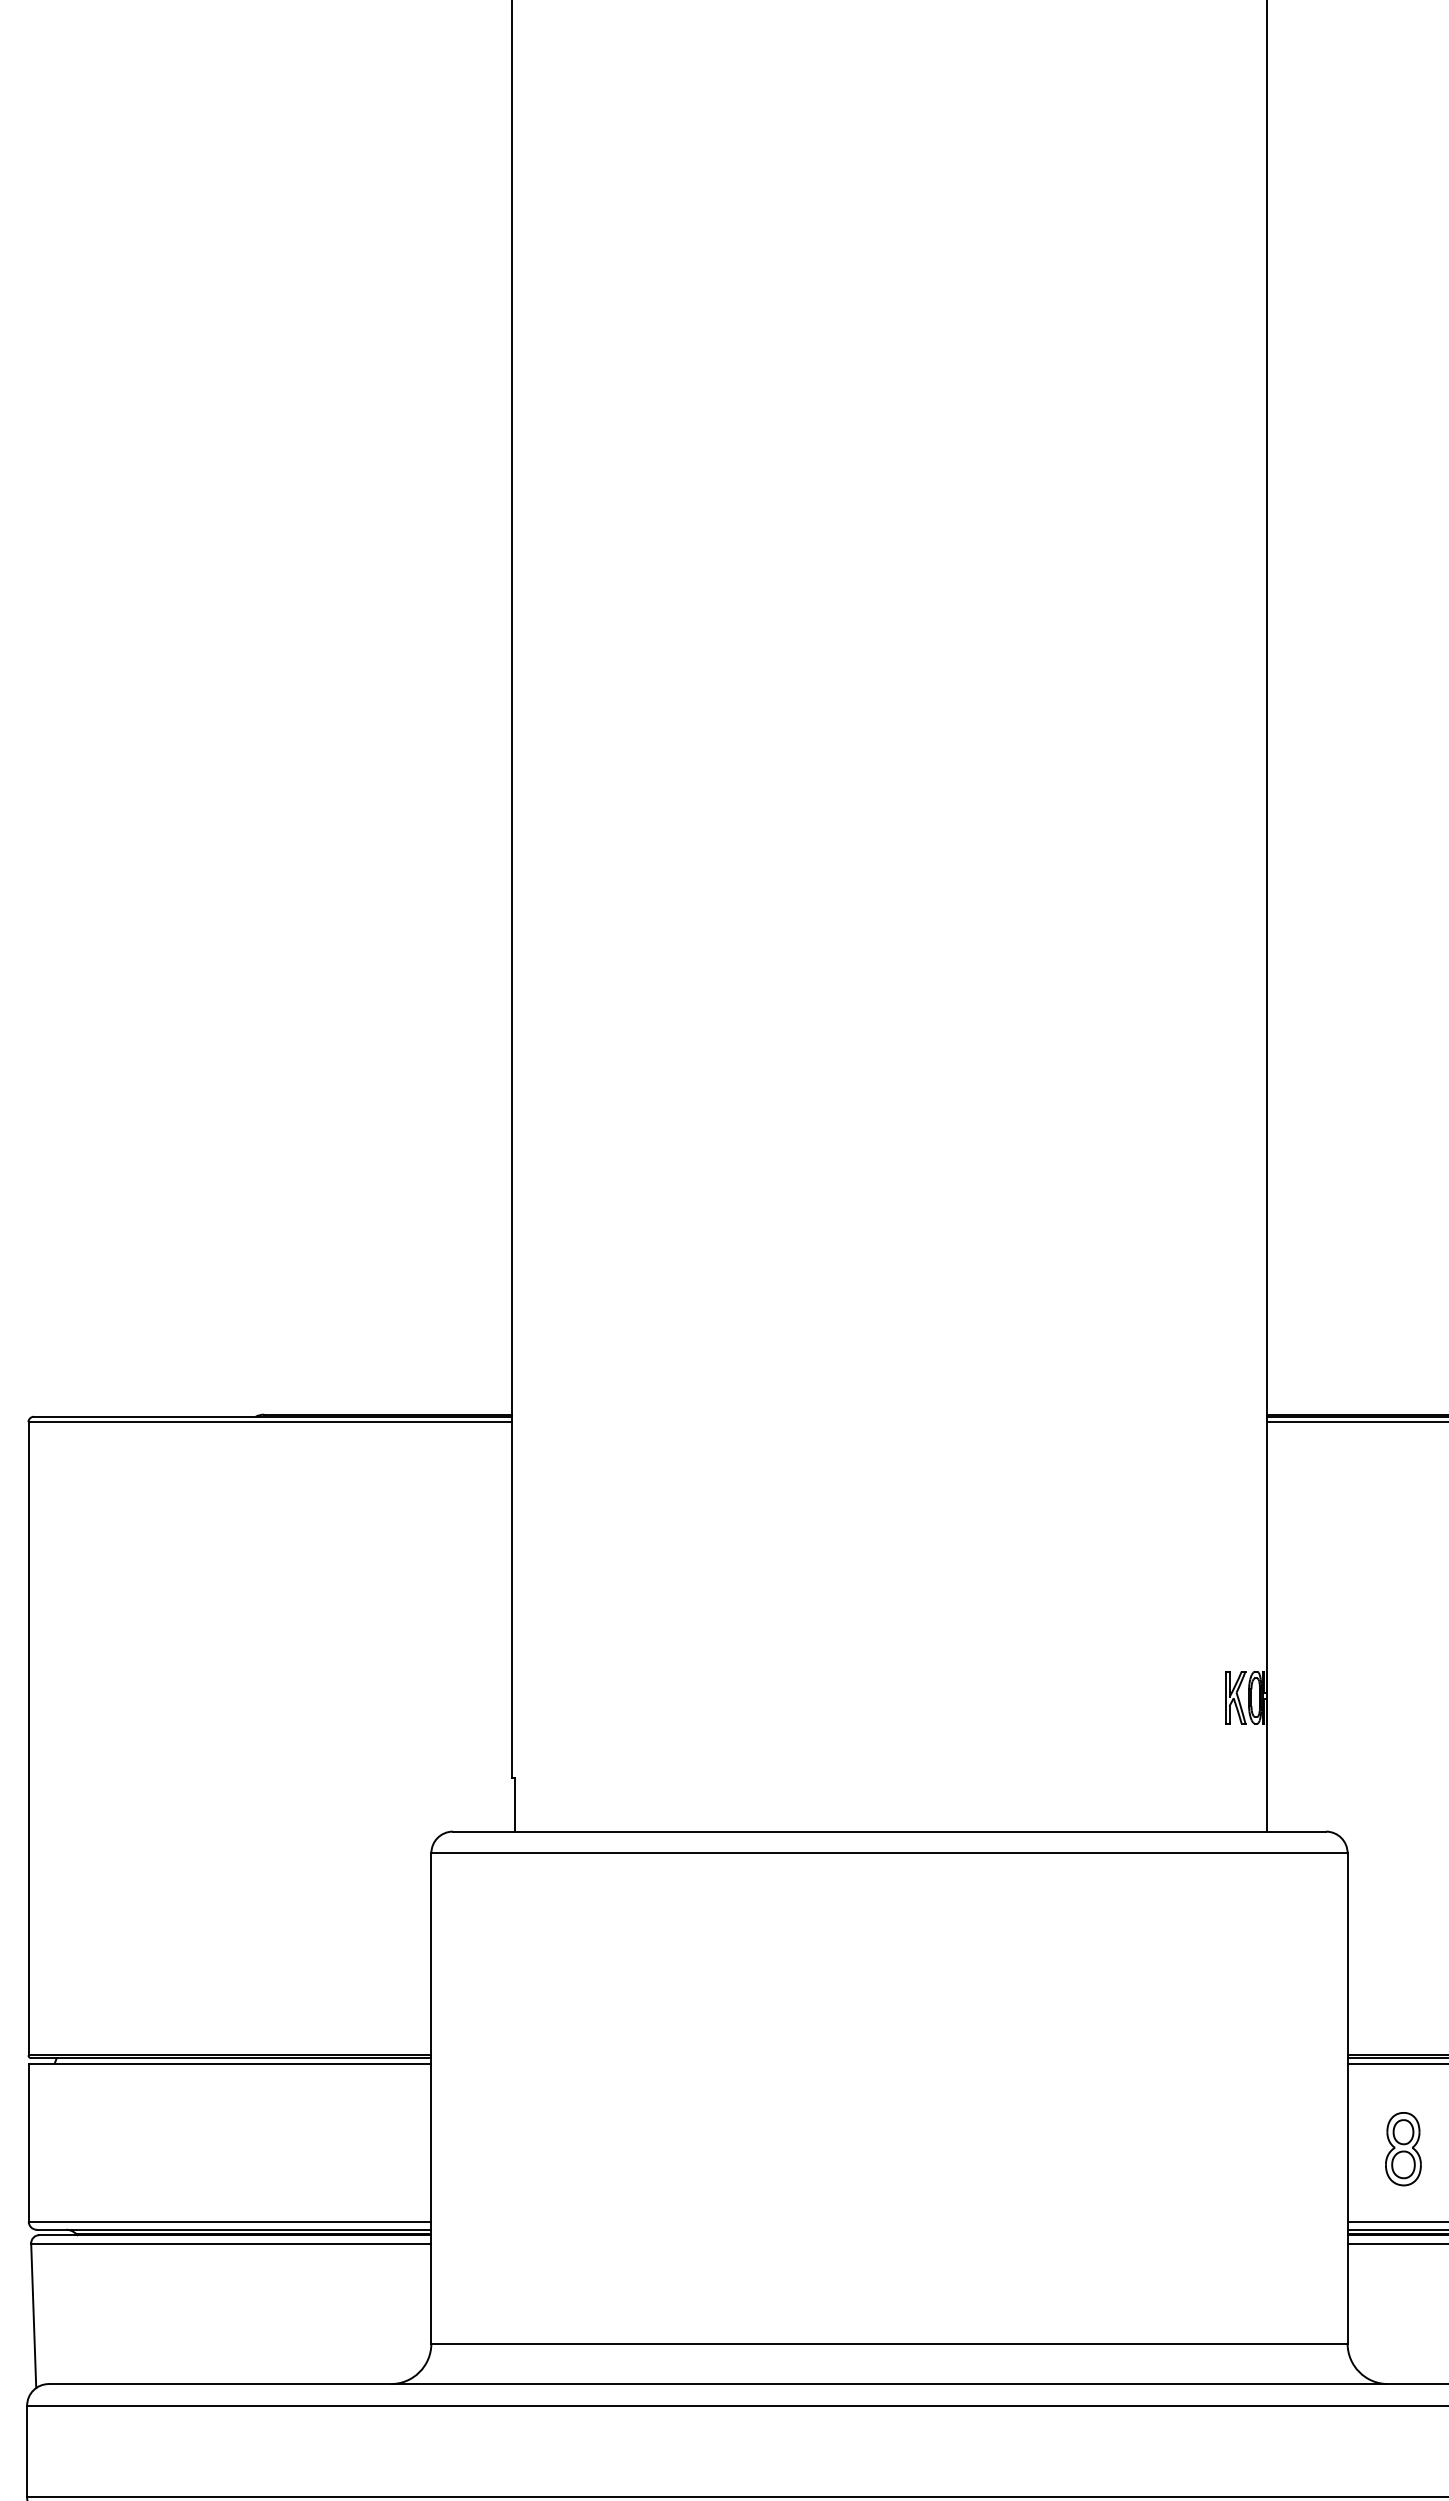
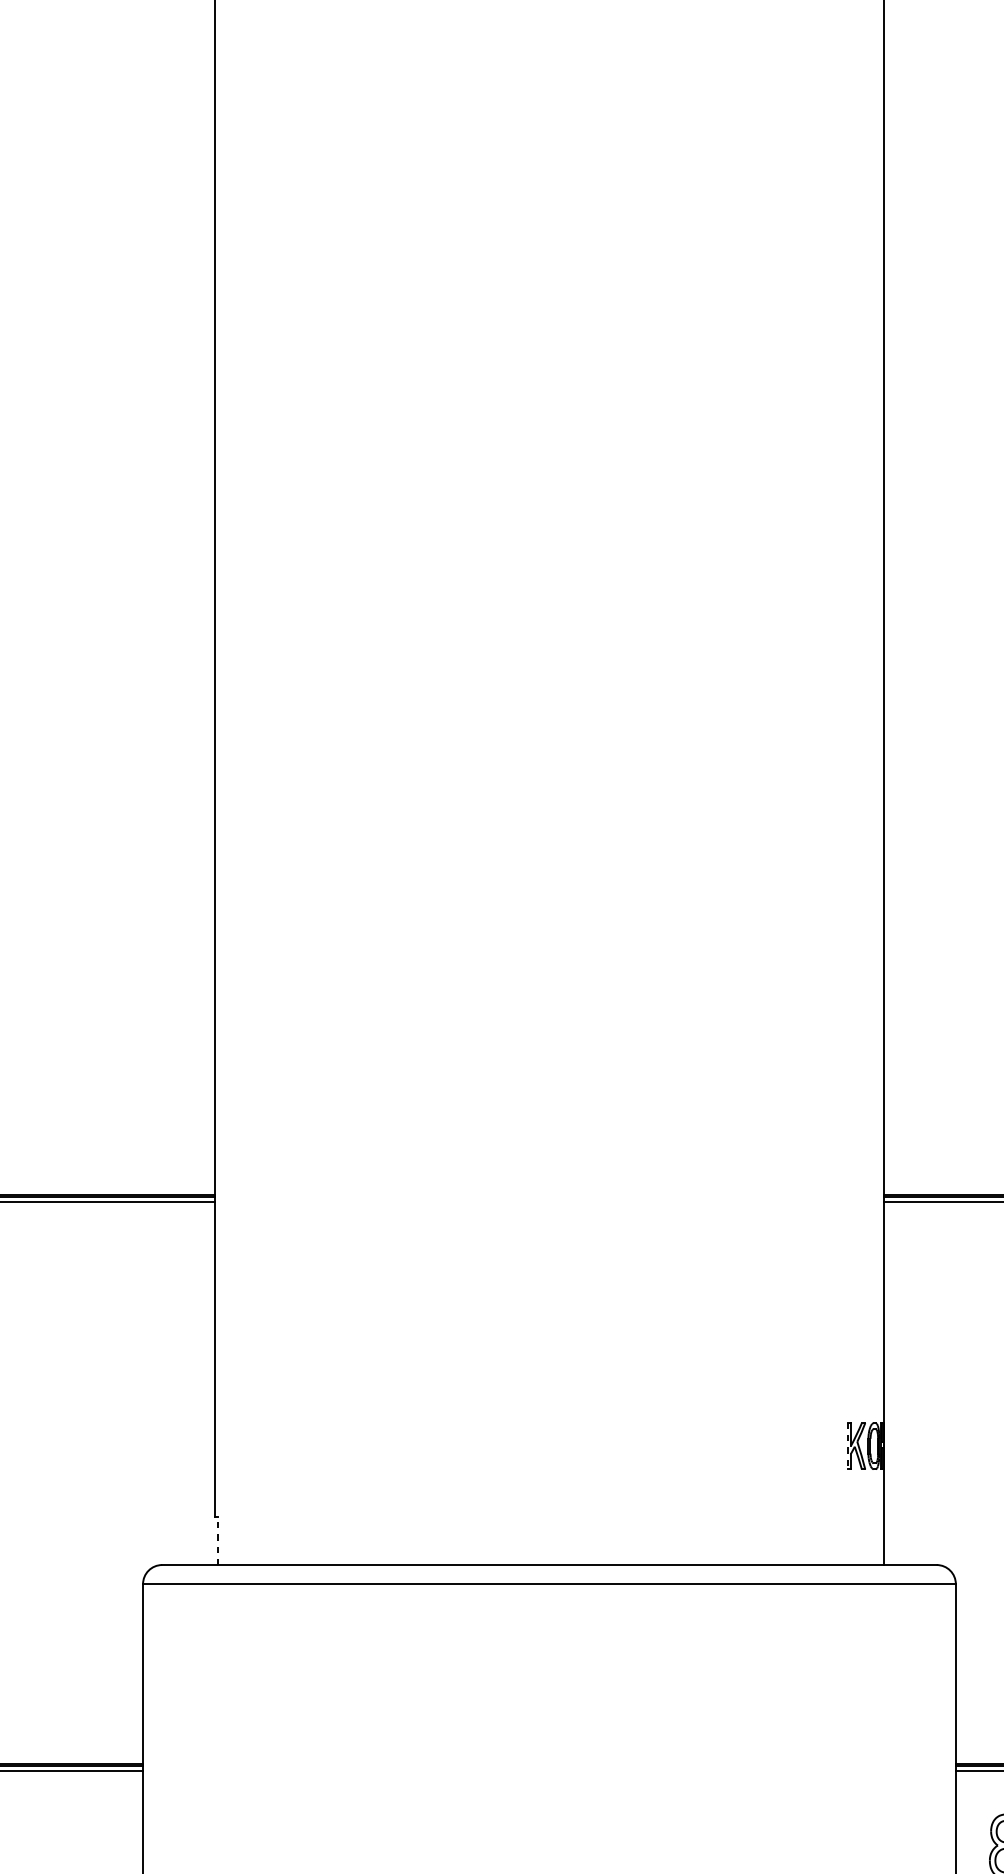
line: (1225, 1698) -> (847, 1446), solid -> dashed
line: (515, 1804) -> (217, 1540), solid -> dashed

